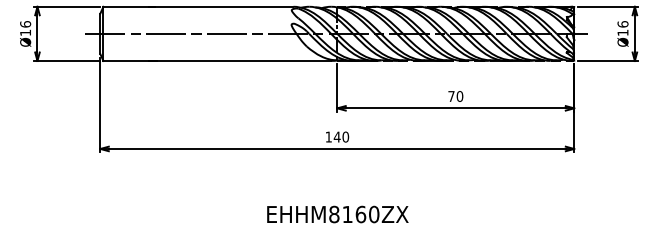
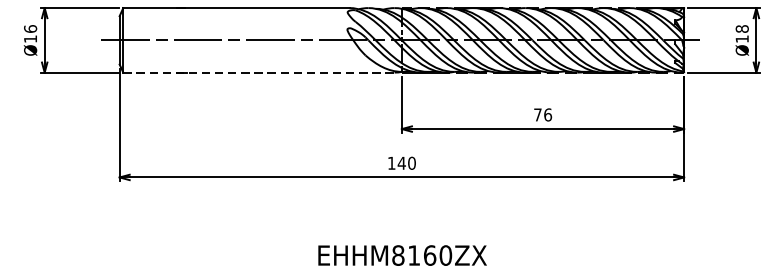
text: (622, 24) -> (741, 29), Ø16 -> Ø18
line: (217, 60) -> (259, 72), solid -> dashed
text: (459, 96) -> (547, 114), 70 -> 76

